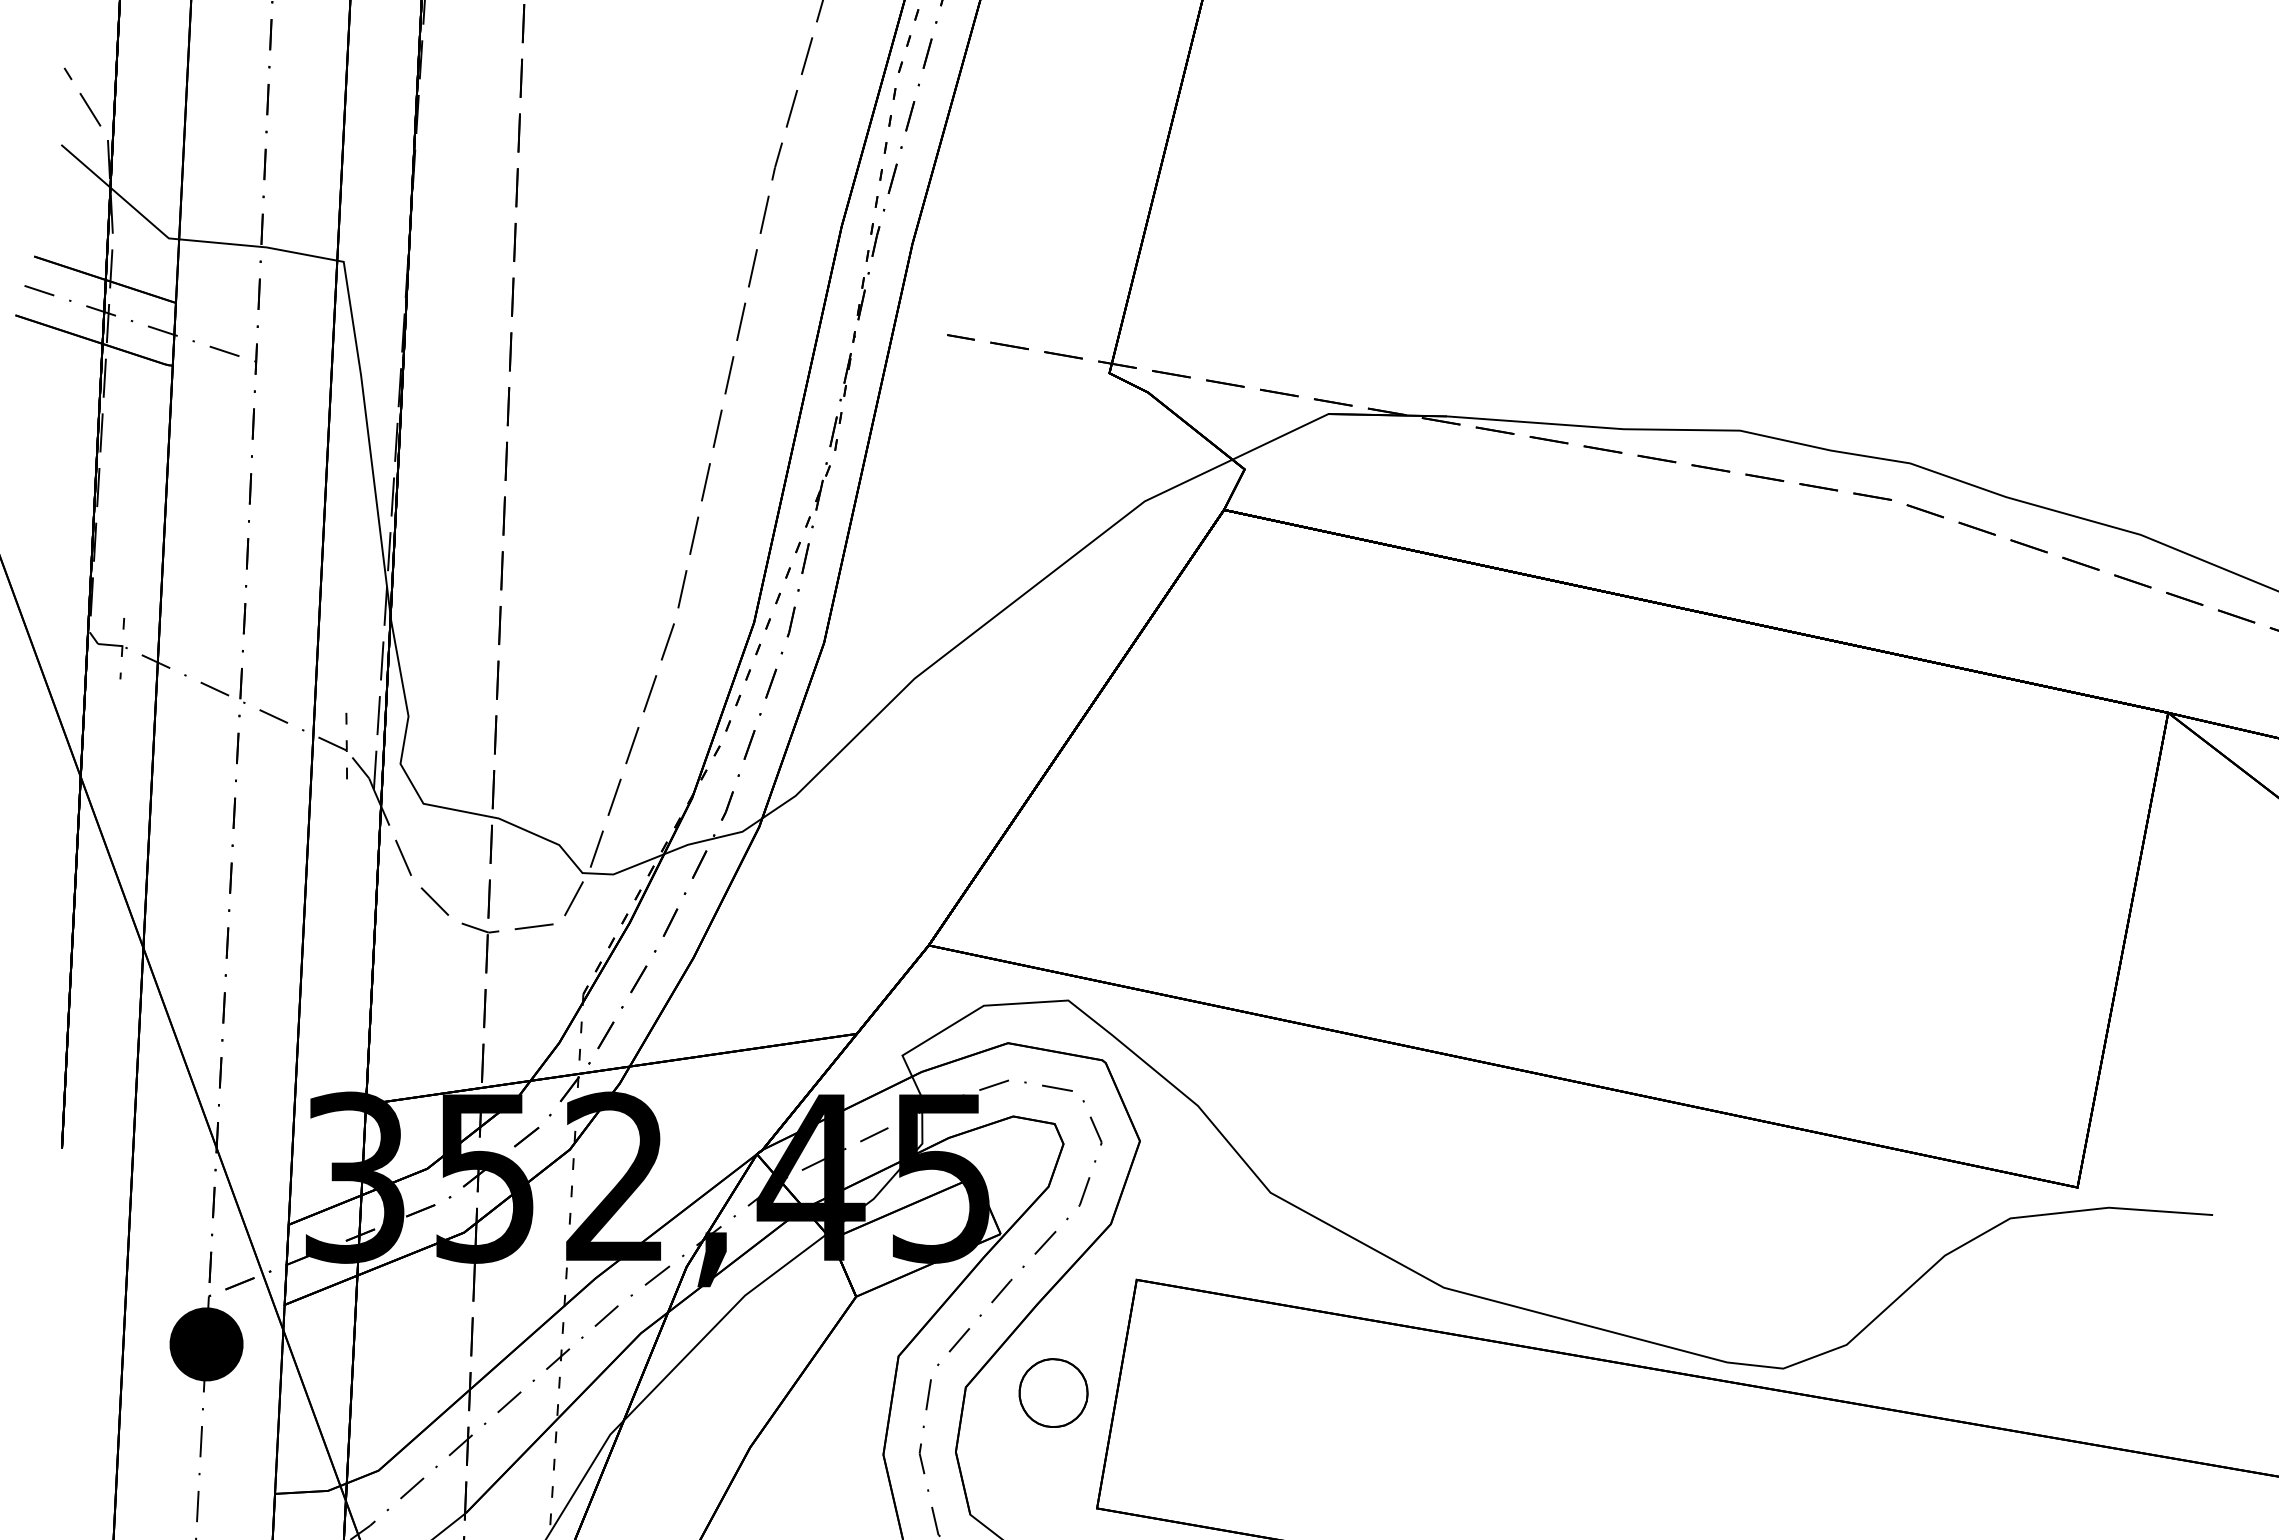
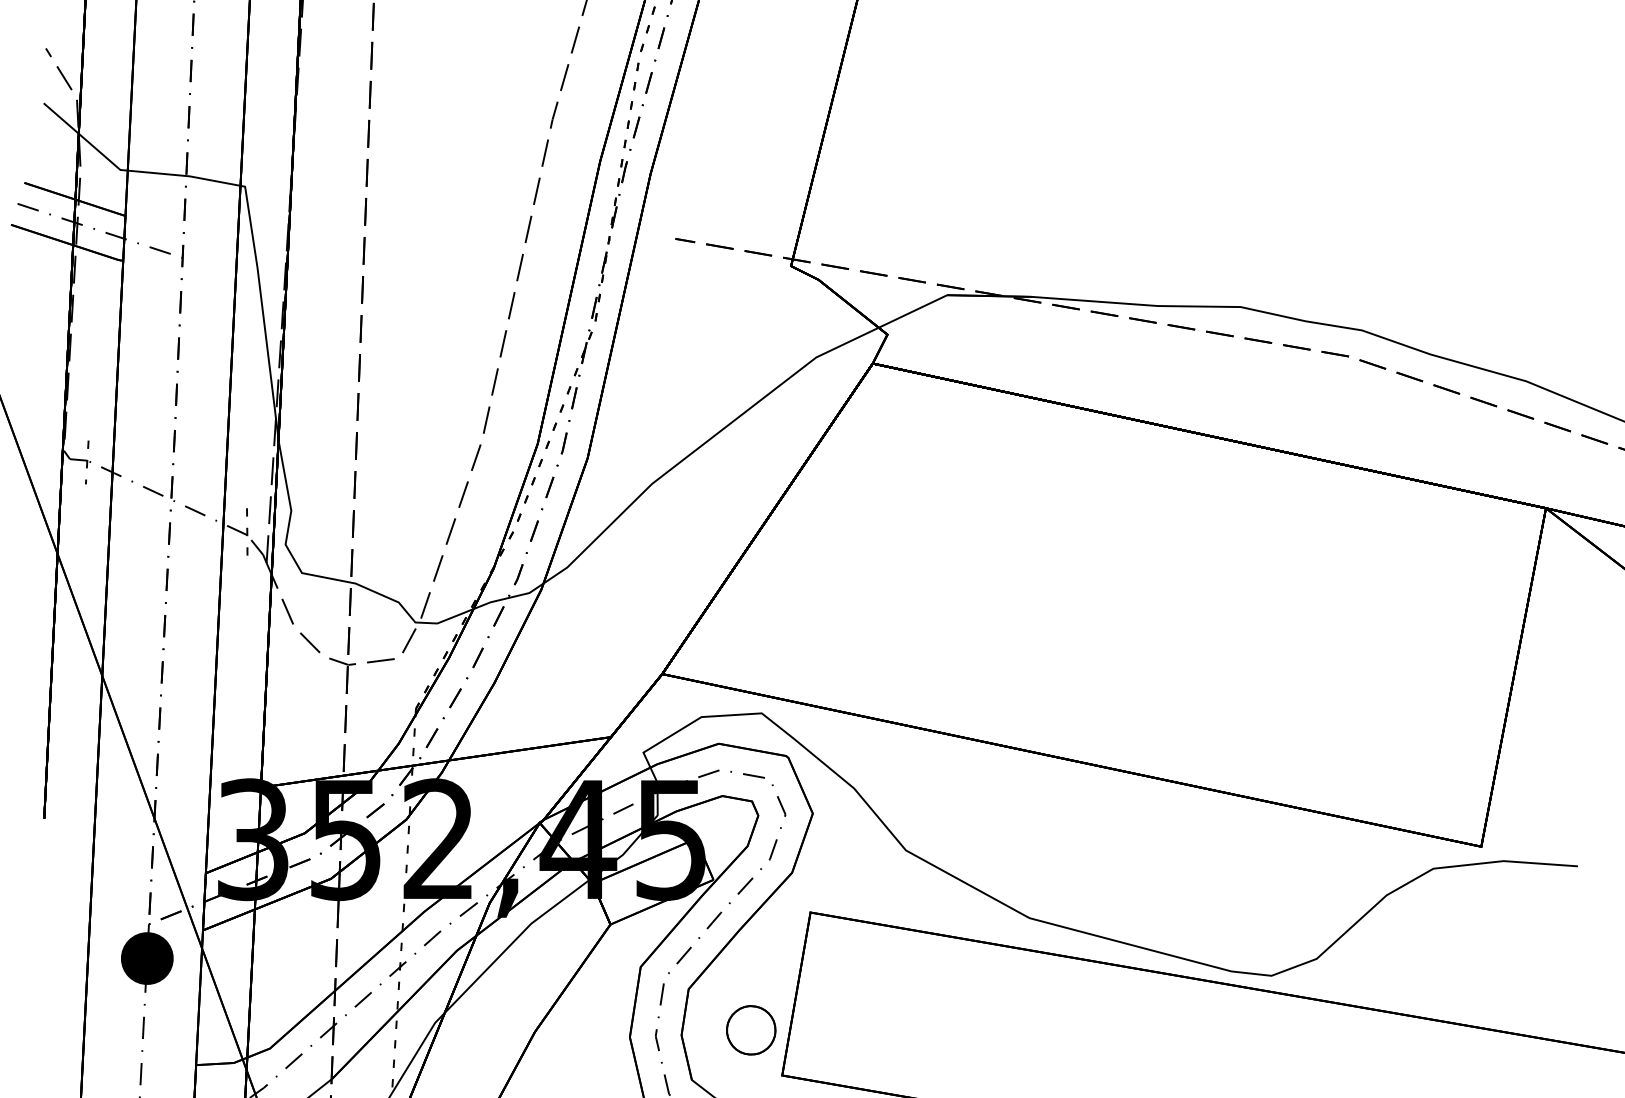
part: (1053, 1392) -> (751, 1029), moved

